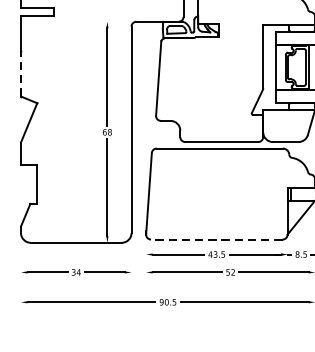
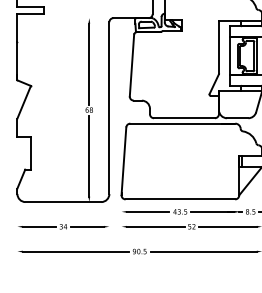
line: (21, 73) -> (17, 61), dashed -> solid
line: (216, 239) -> (180, 199), dashed -> solid

